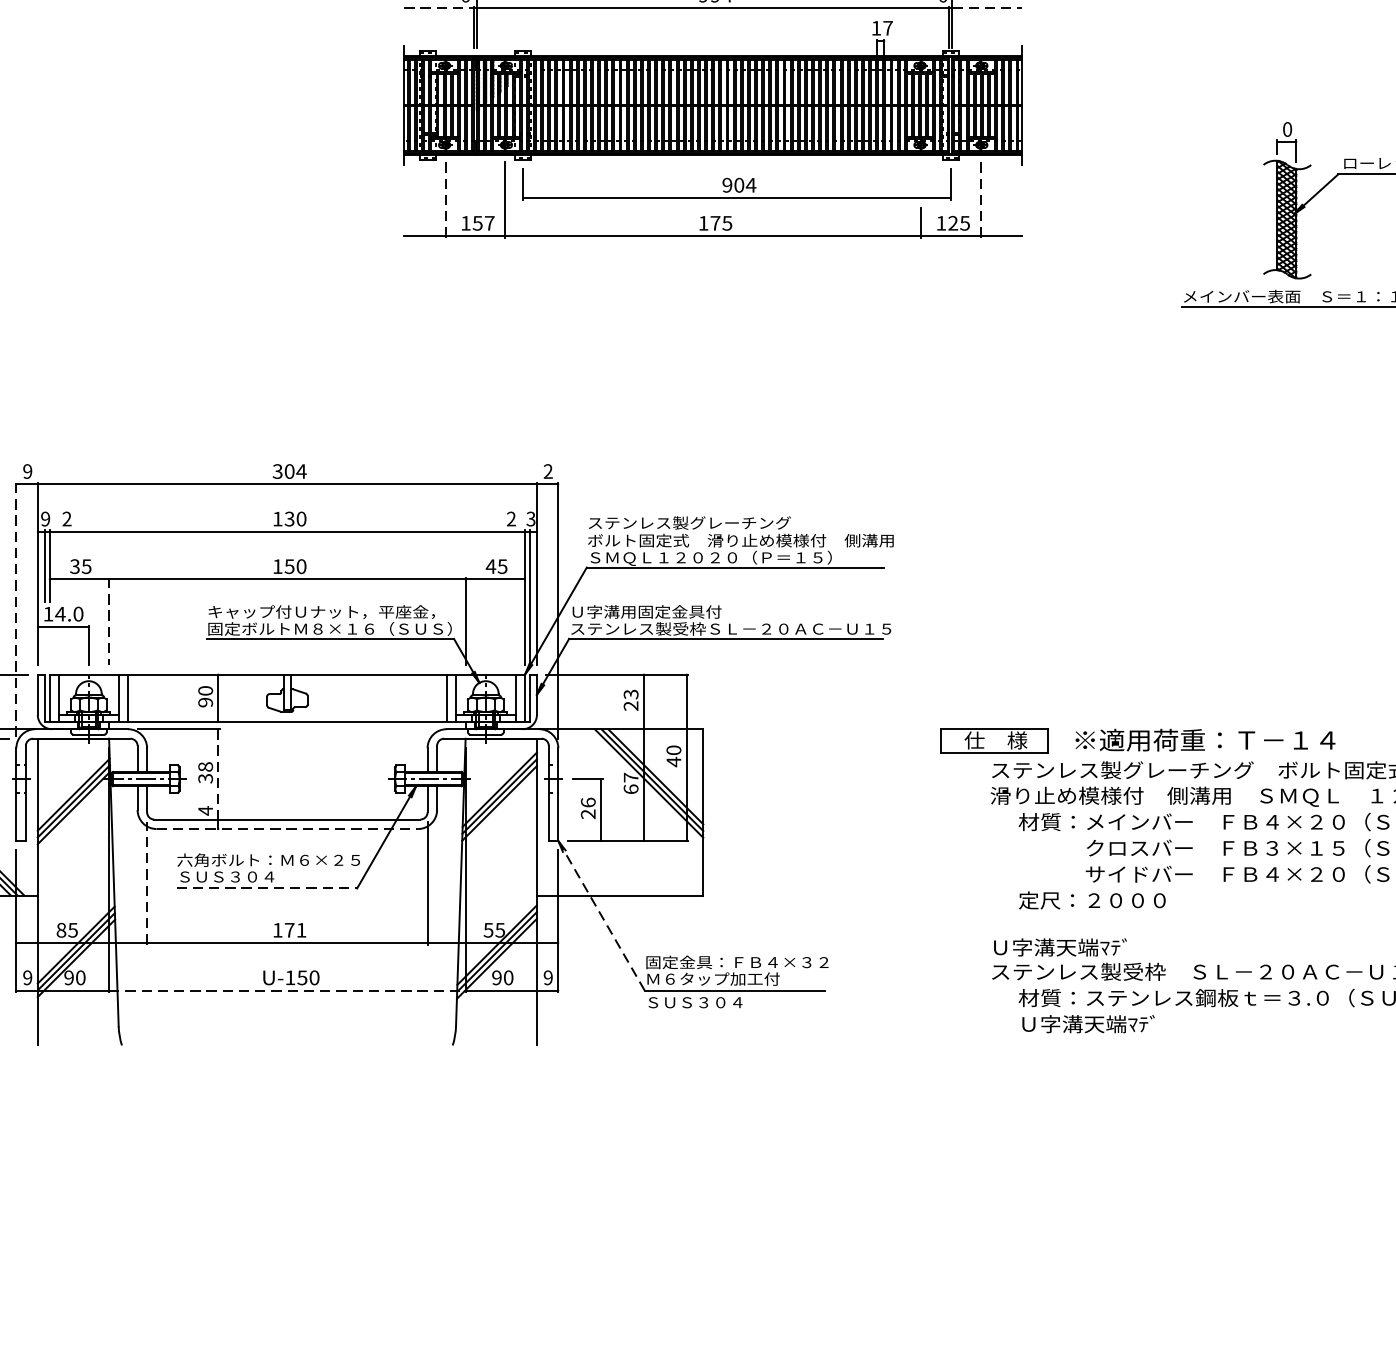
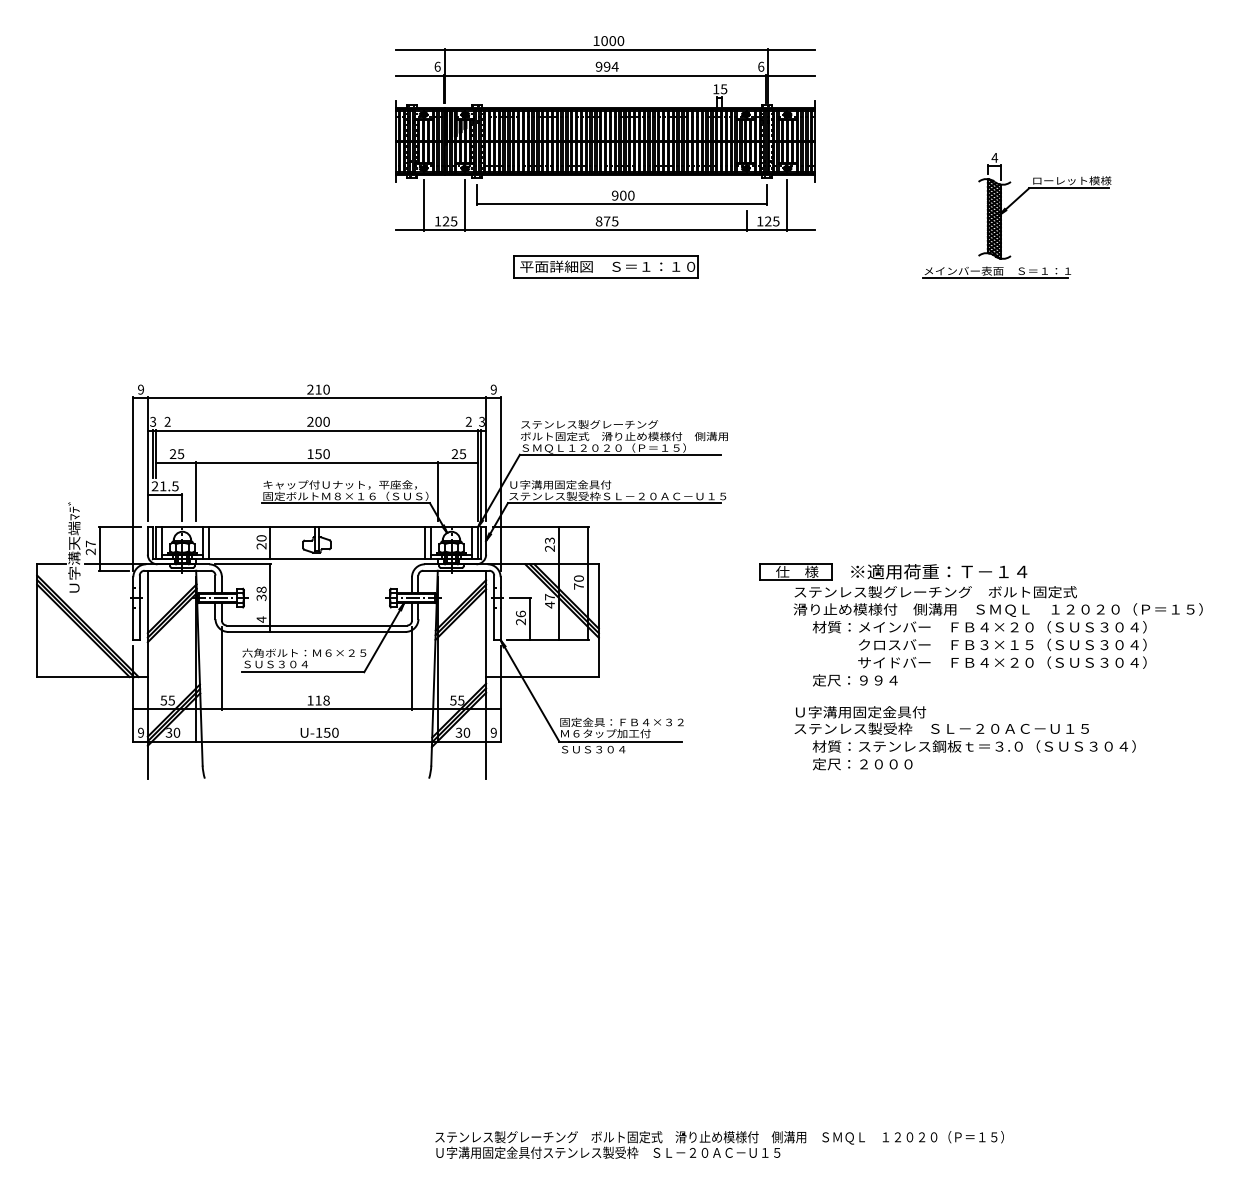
line: (438, 7) -> (419, 75), dashed -> solid
line: (987, 7) -> (791, 75), dashed -> solid
text: (888, 28) -> (724, 89), 17 -> 15
text: (1287, 128) -> (994, 157), 0 -> 4
text: (749, 185) -> (630, 195), 904 -> 900
line: (445, 199) -> (424, 205), dashed -> solid
line: (980, 199) -> (786, 205), dashed -> solid
text: (482, 223) -> (449, 221), 157 -> 125
text: (702, 223) -> (598, 221), 175 -> 875
part: (713, 289) -> (605, 266), added
text: (289, 471) -> (318, 389), 304 -> 210
text: (547, 471) -> (493, 389), 2 -> 9
text: (46, 518) -> (153, 421), 9 -> 3
text: (283, 518) -> (314, 421), 130 -> 200
text: (490, 565) -> (454, 453), 45 -> 25
text: (74, 567) -> (172, 454), 35 -> 25
line: (16, 611) -> (133, 484), dashed -> solid
text: (62, 614) -> (164, 486), 14.0 -> 21.5
line: (109, 621) -> (196, 491), dashed -> solid
text: (205, 702) -> (261, 546), 90 -> 20
text: (673, 761) -> (578, 586), 40 -> 70
line: (218, 773) -> (270, 594), dashed -> solid
text: (630, 788) -> (549, 604), 67 -> 47
line: (286, 828) -> (316, 631), dashed -> solid
line: (146, 882) -> (221, 668), dashed -> solid
line: (267, 888) -> (303, 672), dashed -> solid
text: (1127, 900) -> (886, 680), 定尺：２０００ -> 定尺：９９４
line: (600, 915) -> (529, 690), dashed -> solid
text: (60, 930) -> (163, 700), 85 -> 55
text: (295, 930) -> (322, 700), 171 -> 118
text: (1121, 947) -> (882, 712), Ｕ字溝天端ﾏﾃﾞ -> Ｕ字溝用固定金具付
text: (68, 977) -> (168, 732), 90 -> 30
text: (496, 977) -> (458, 732), 90 -> 30
line: (286, 990) -> (316, 741), dashed -> solid
text: (1092, 1024) -> (862, 764), Ｕ字溝天端ﾏﾃﾞ -> 定尺：２０００

